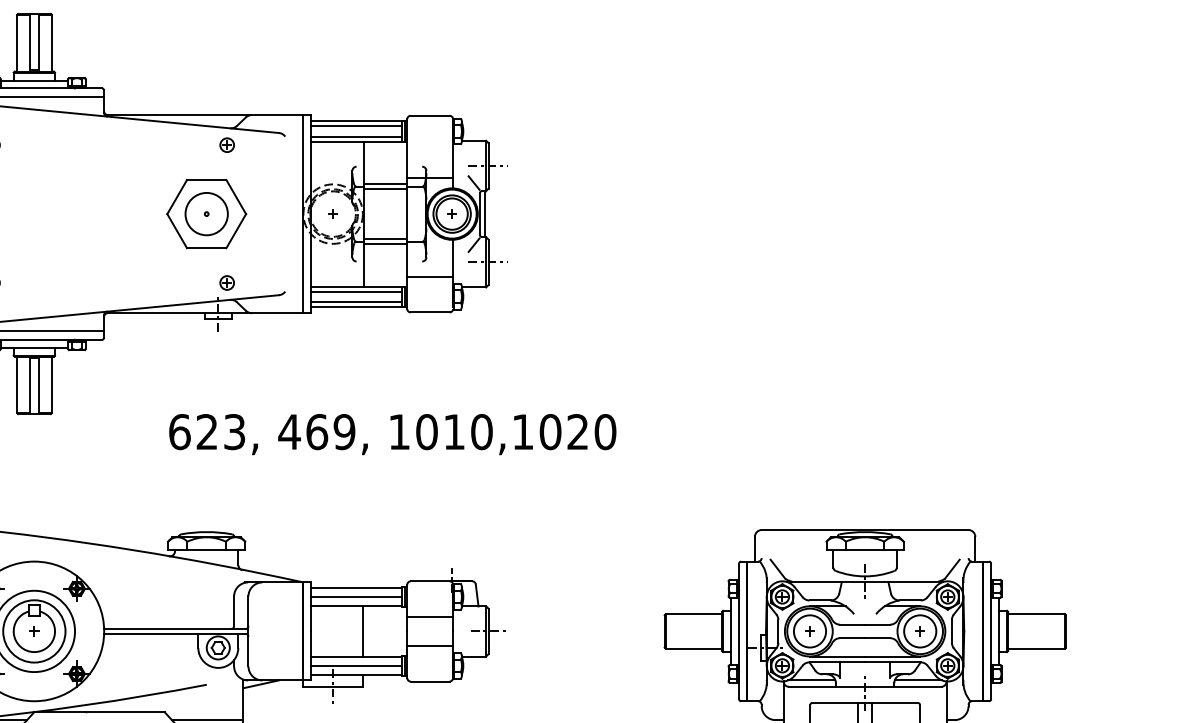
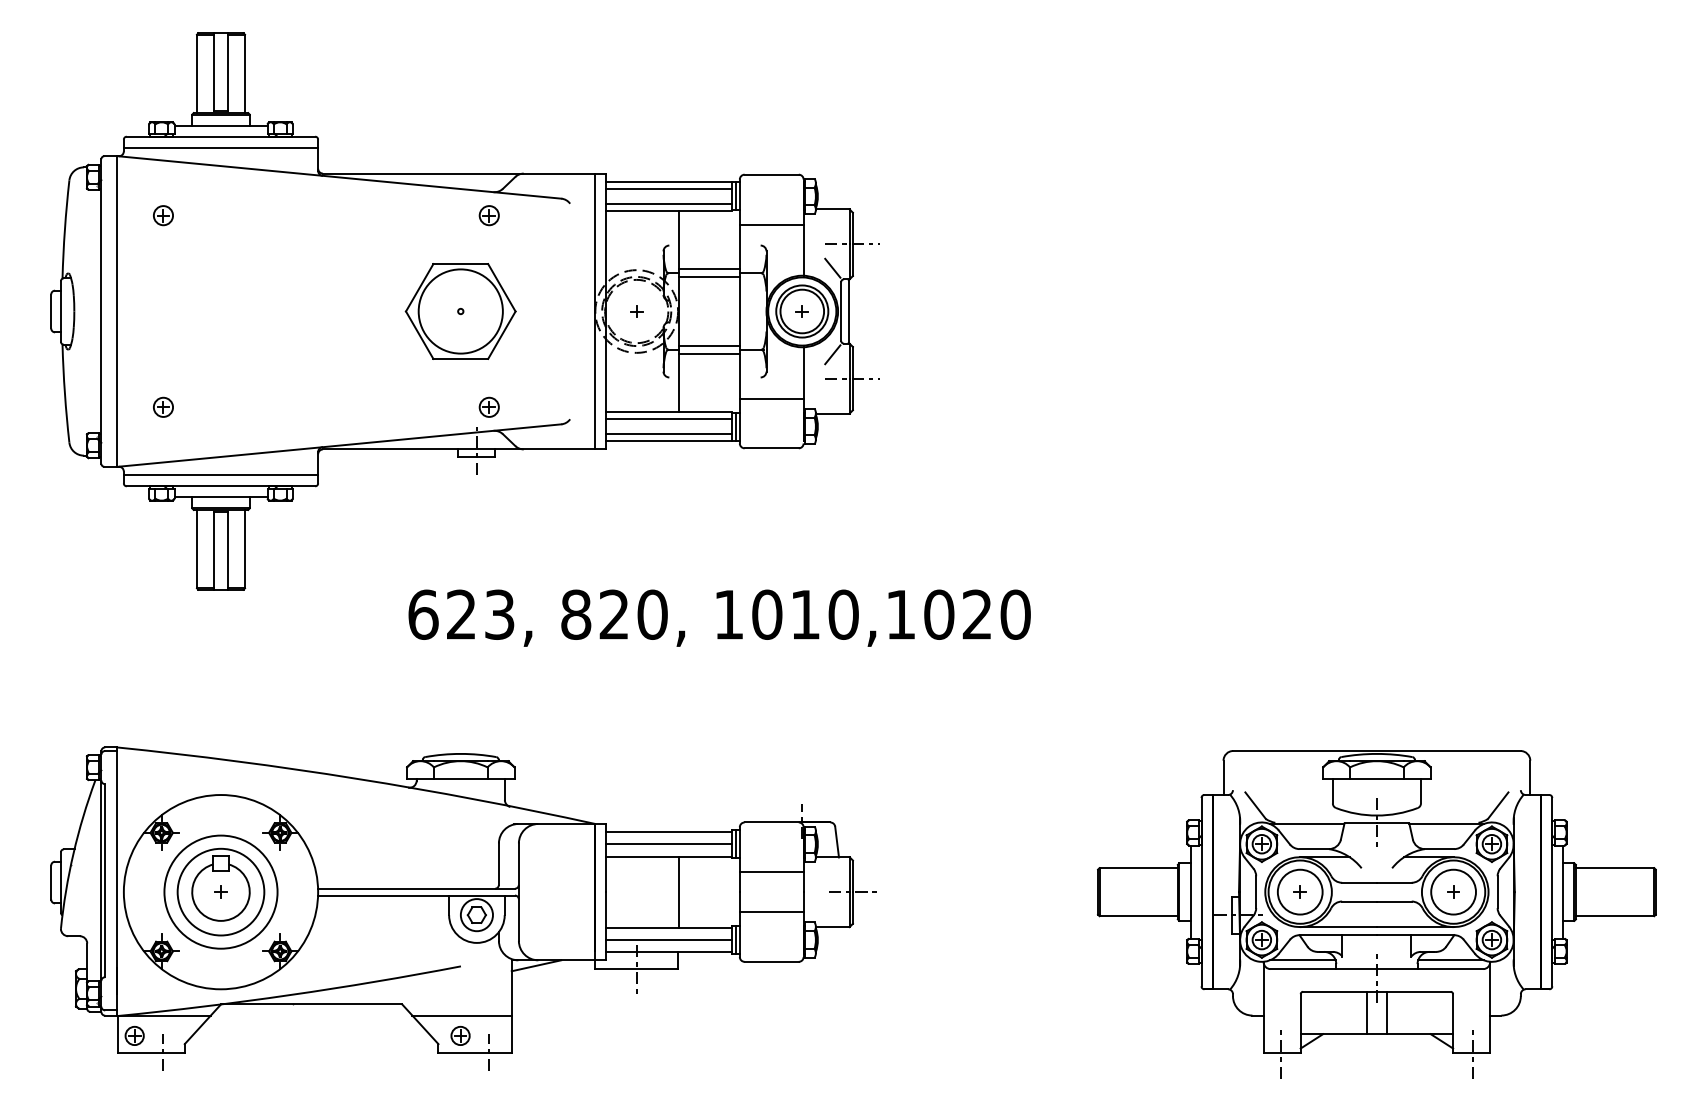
line: (430, 178) -> (771, 224), moved
circle: (206, 214) -> (460, 311), size x1.43
text: (316, 431) -> (613, 614), 469, -> 820,

